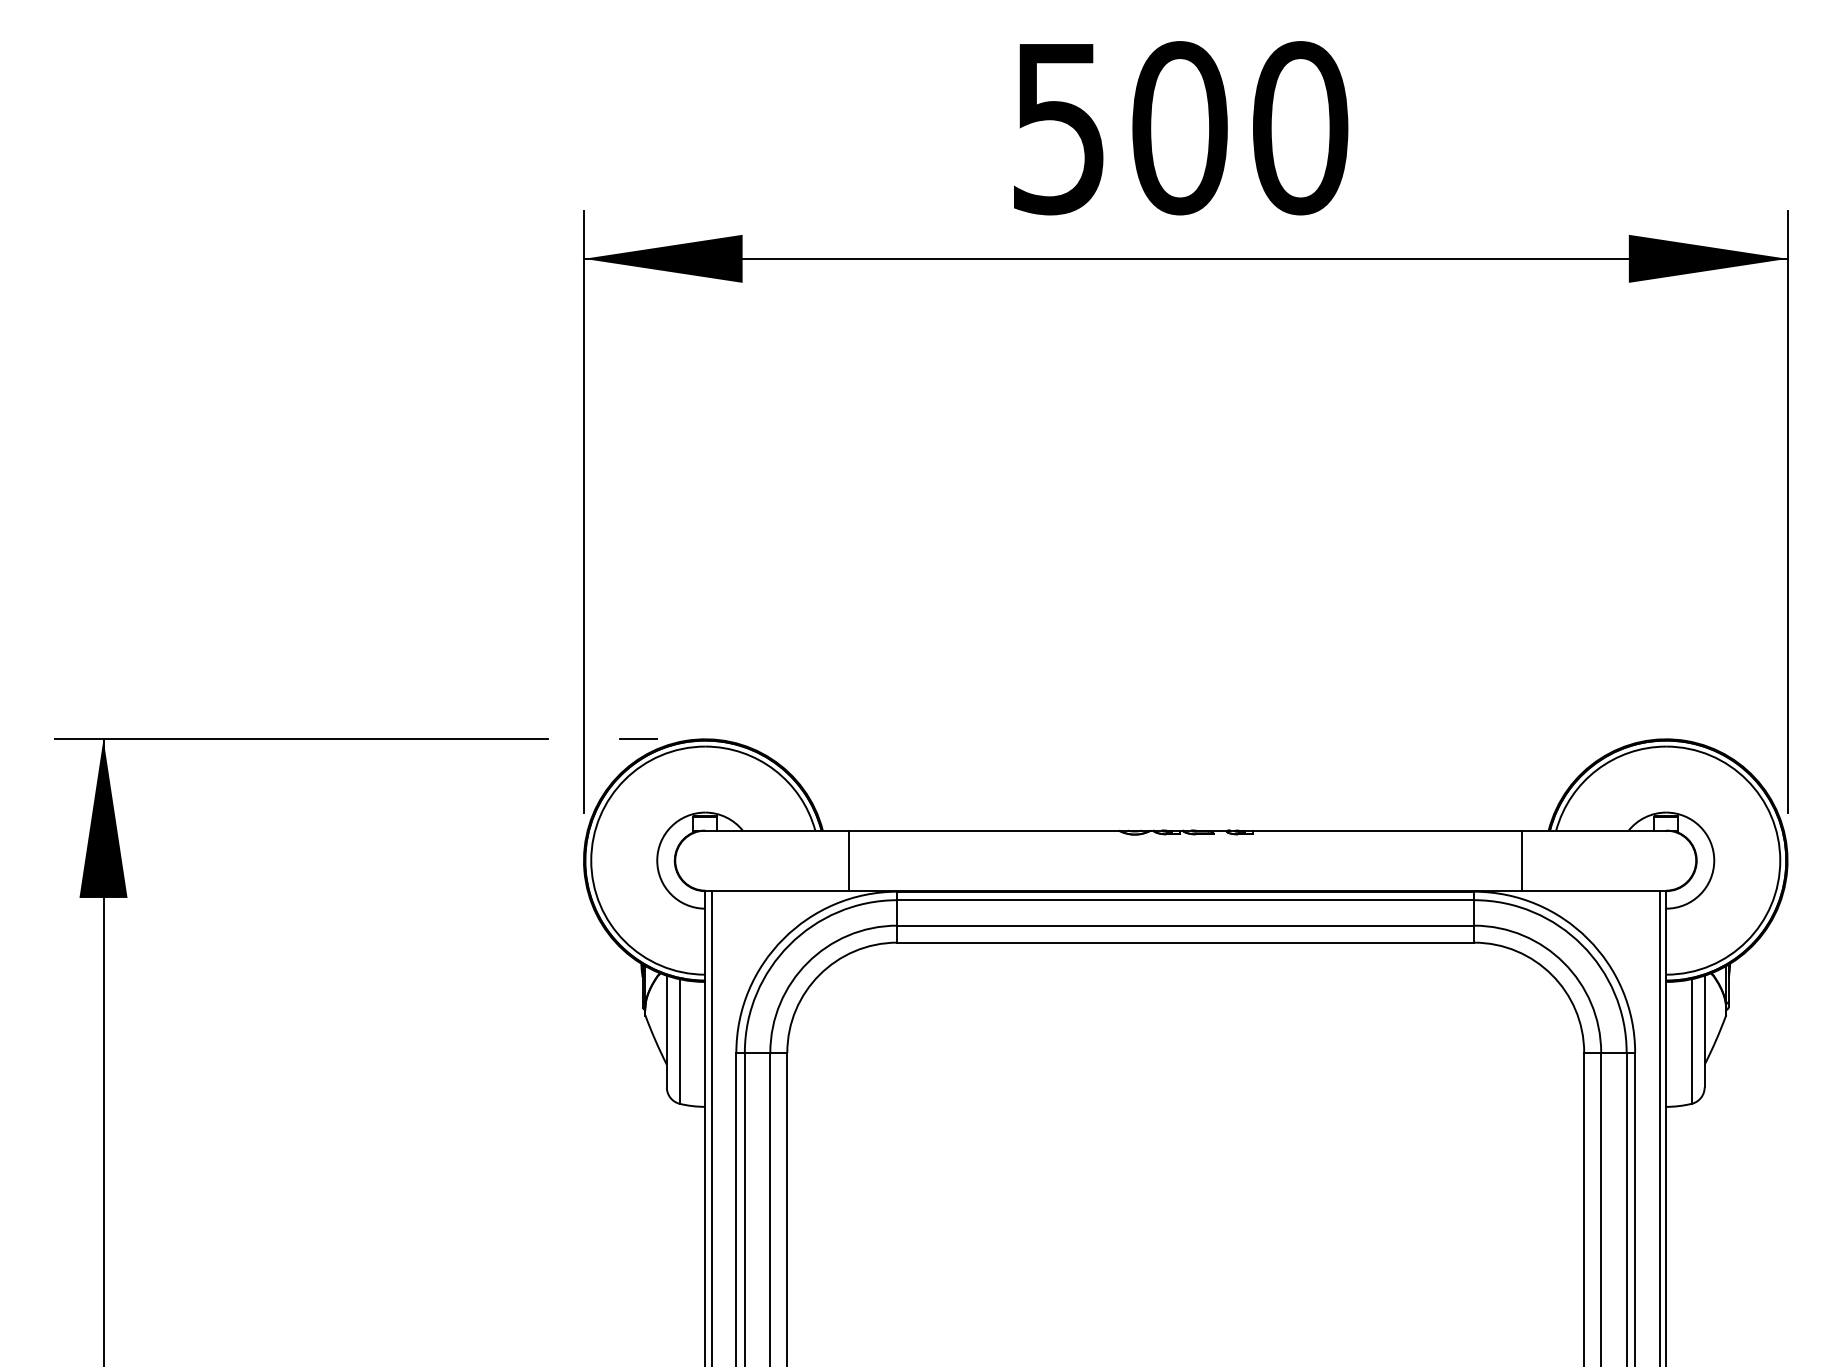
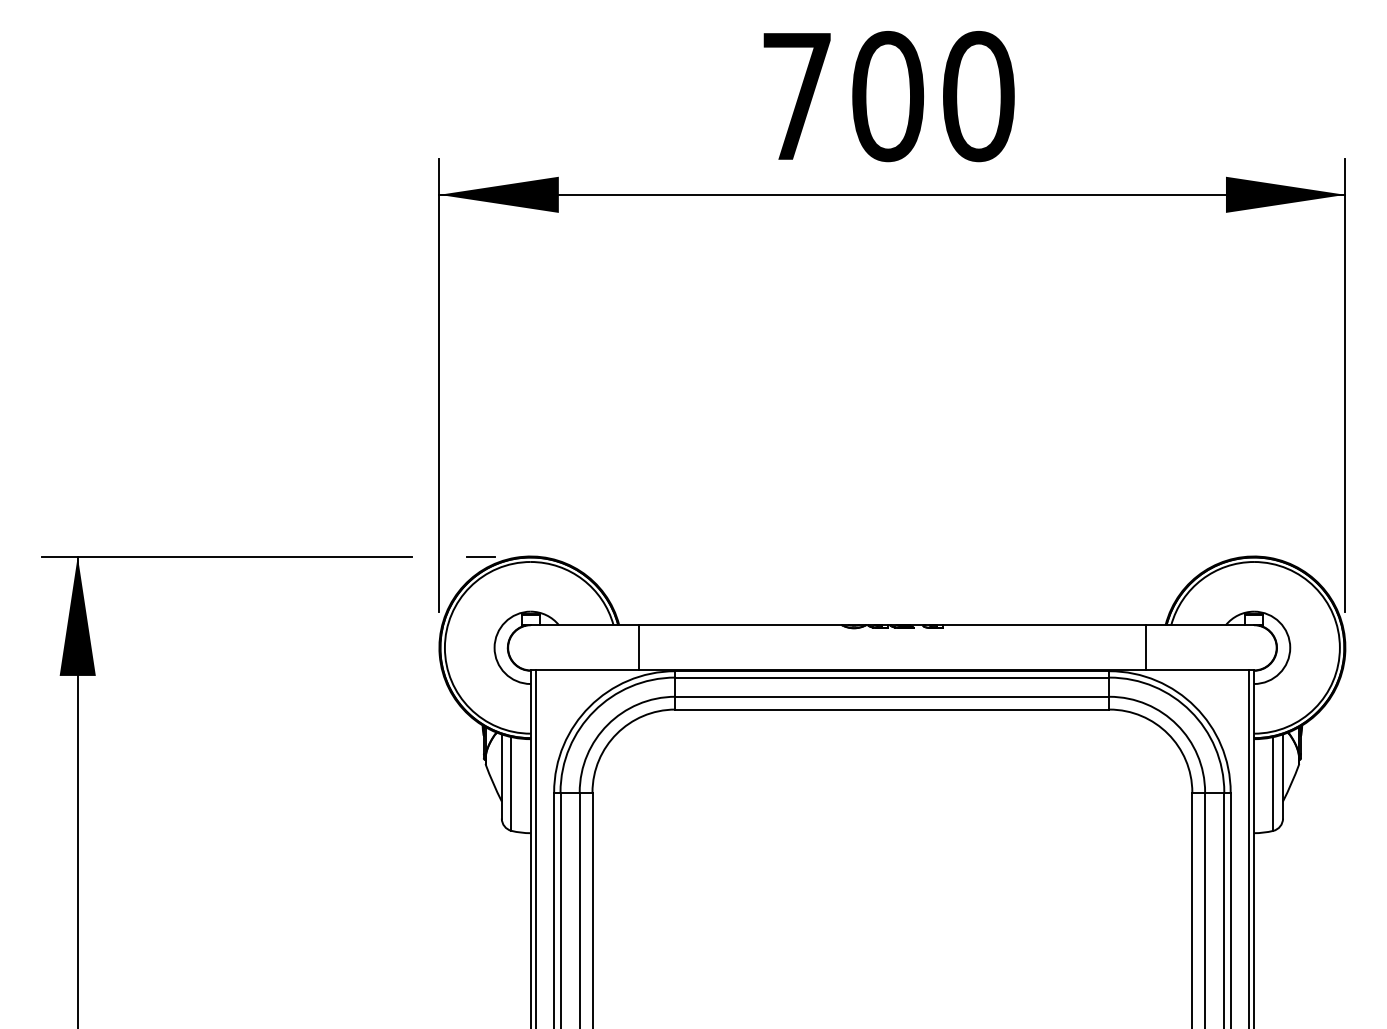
text: (1058, 129) -> (796, 97), 500 -> 700

